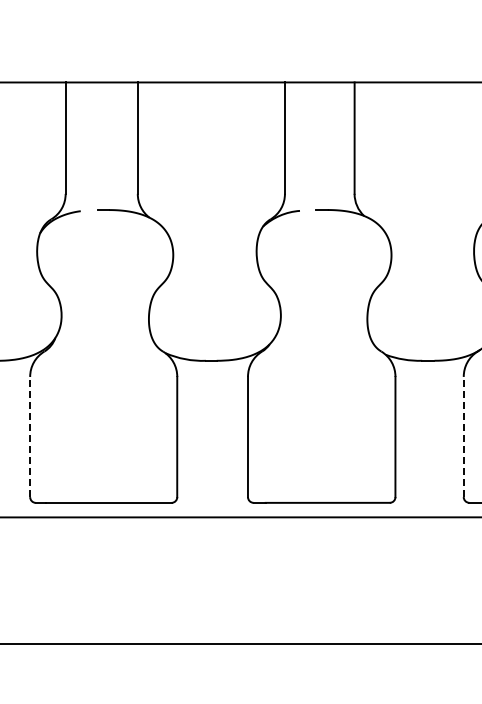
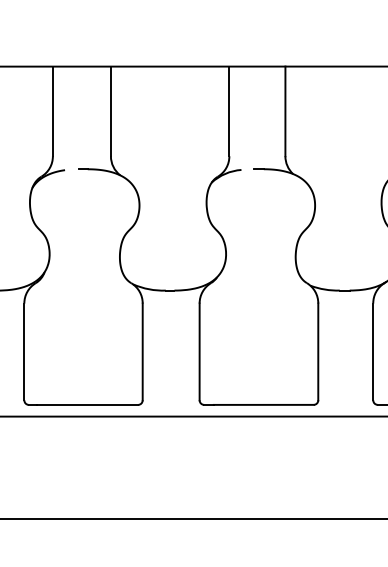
line: (30, 436) -> (24, 351), dashed -> solid
line: (463, 436) -> (373, 351), dashed -> solid

